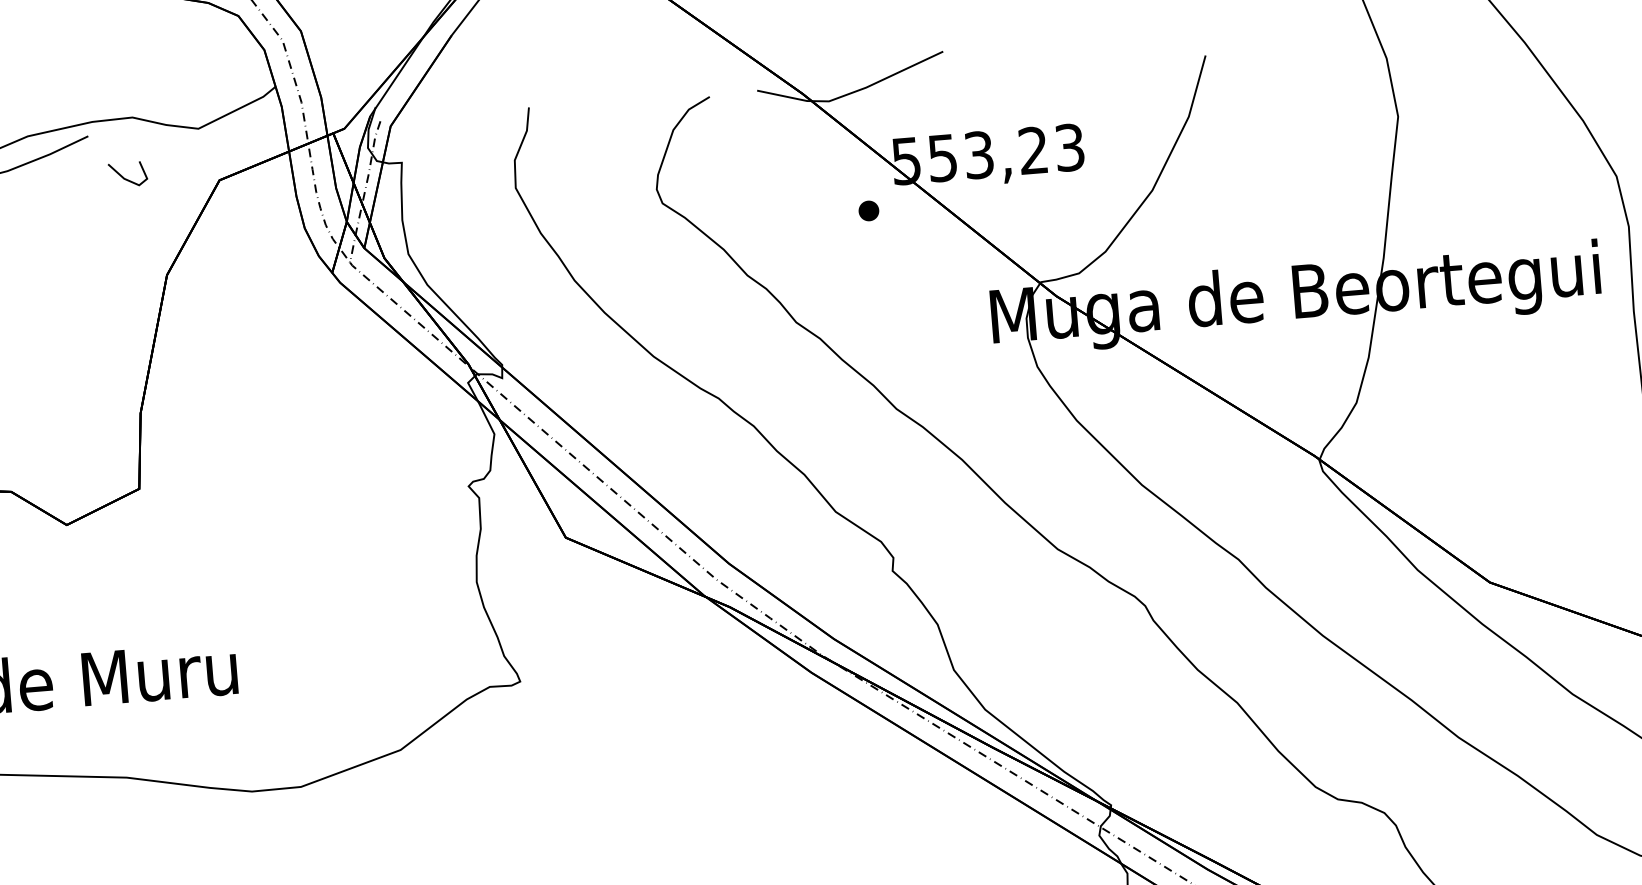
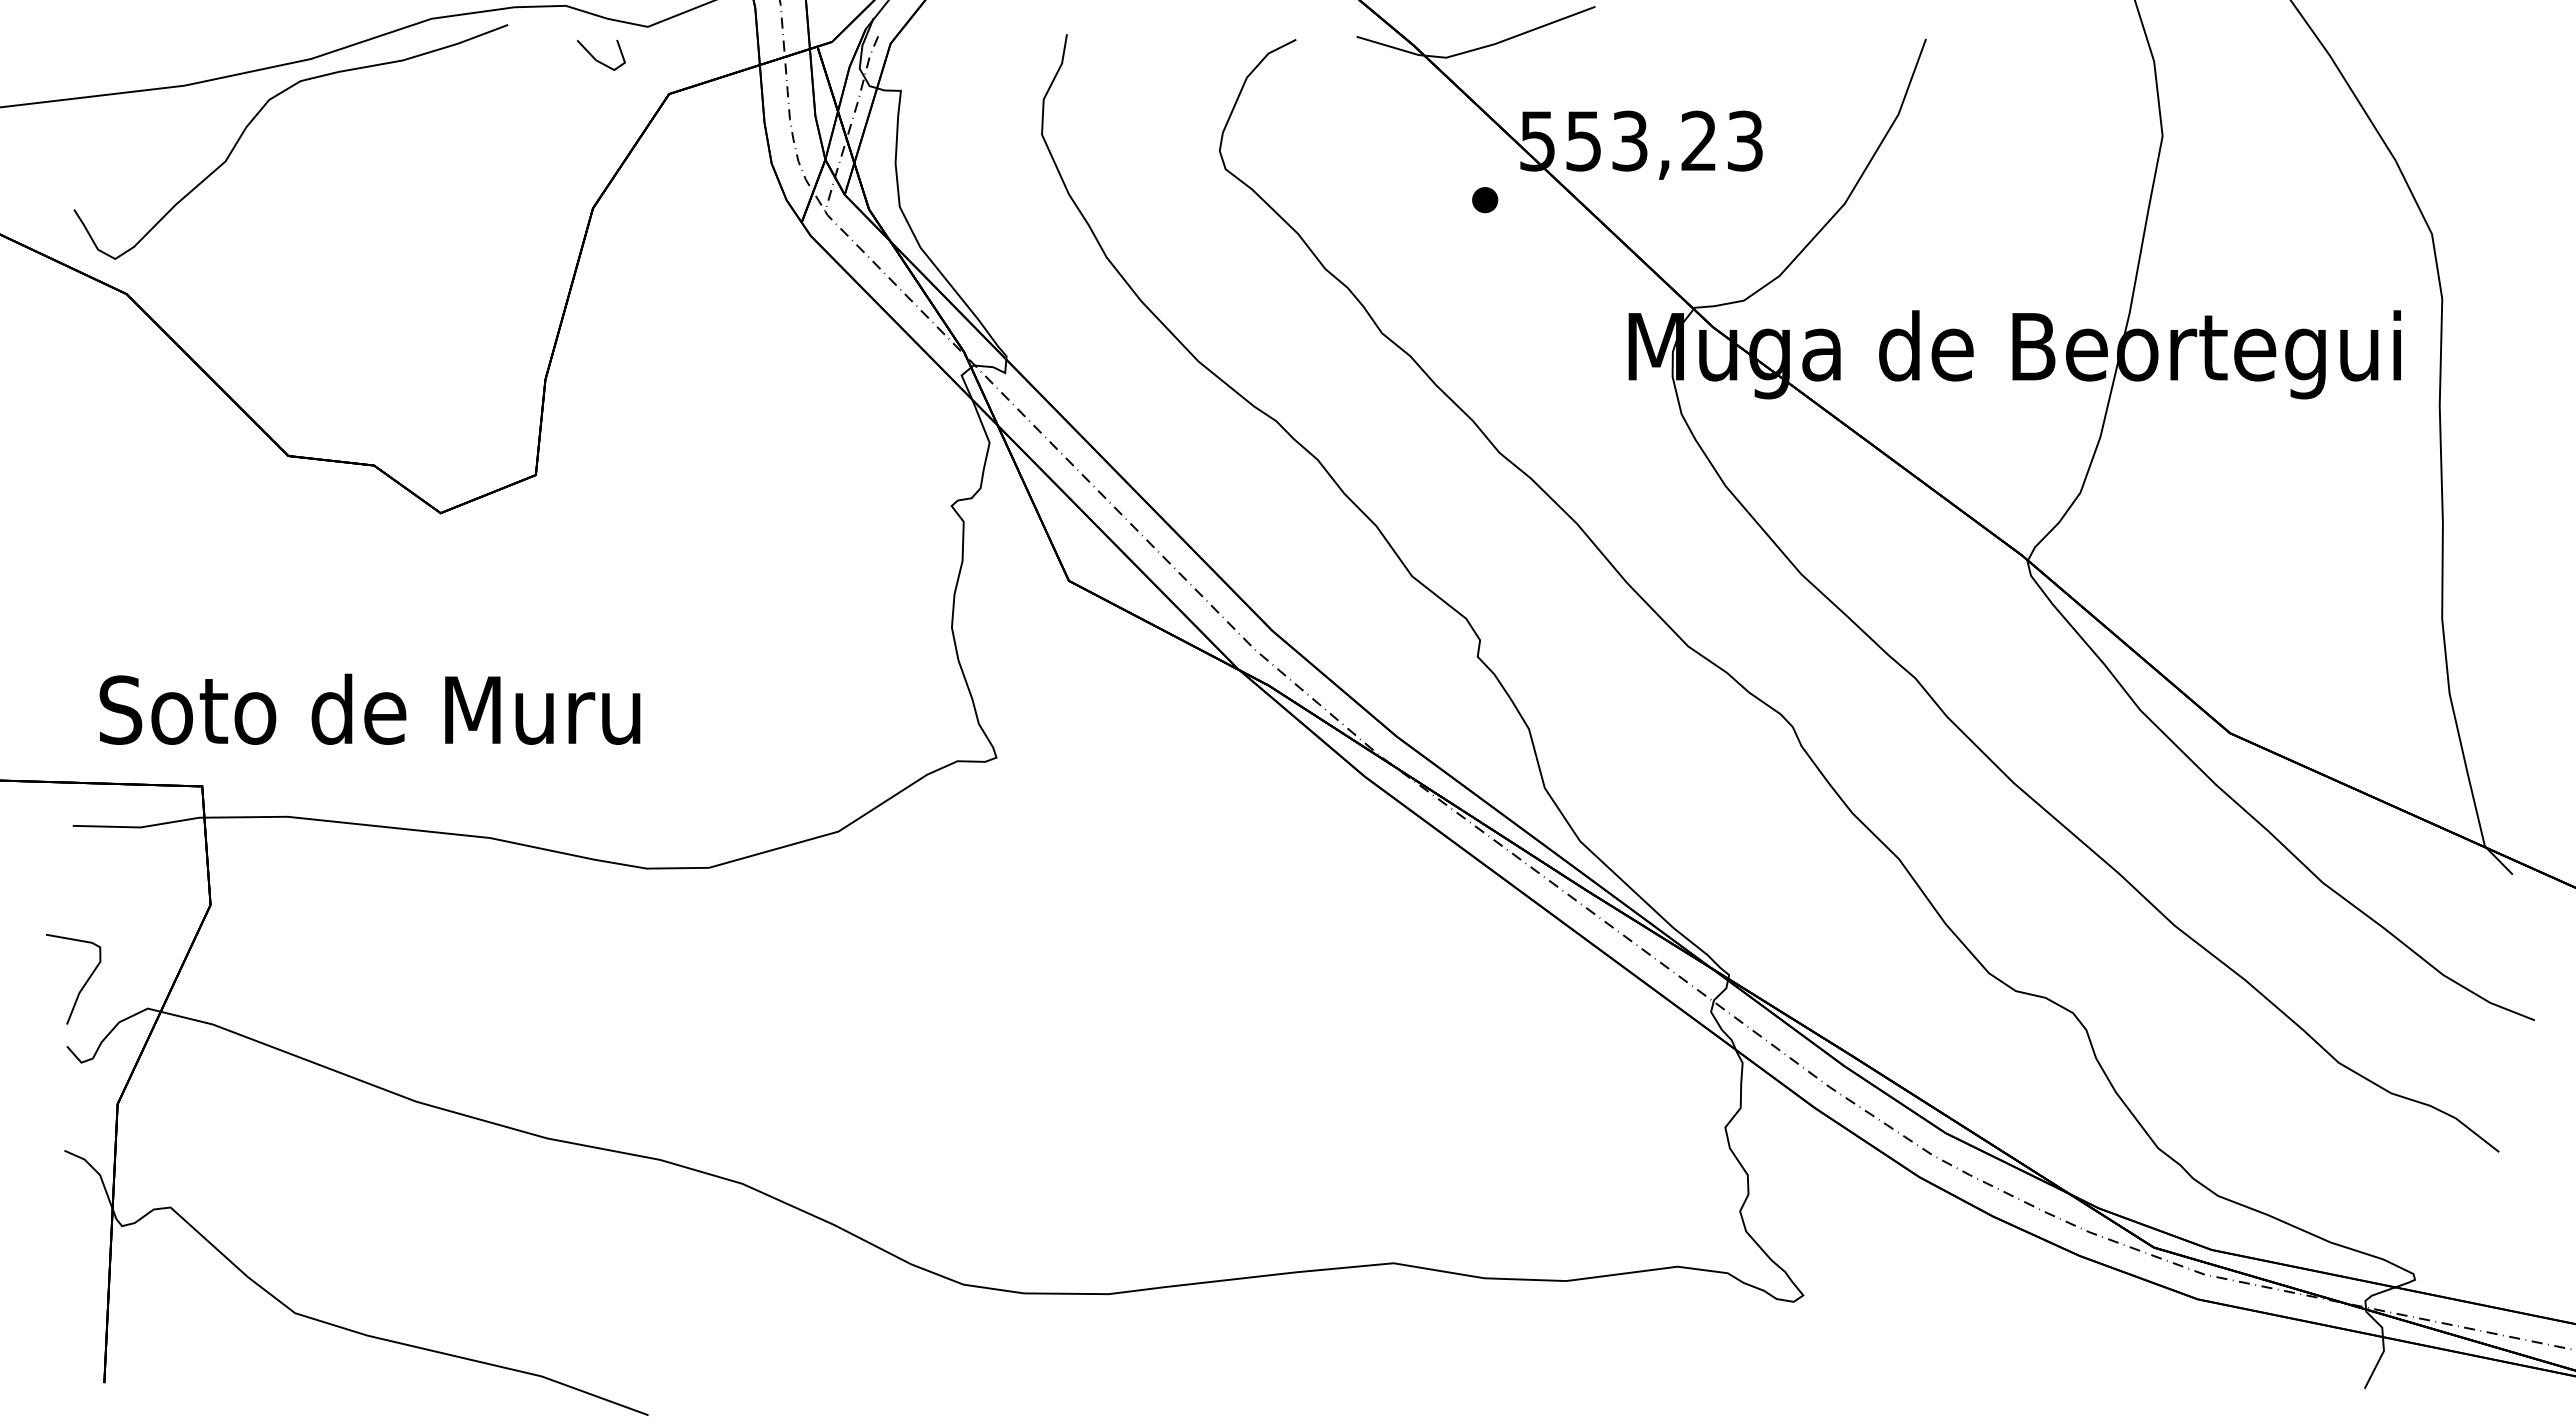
line: (126, 178) -> (598, 60), moved

